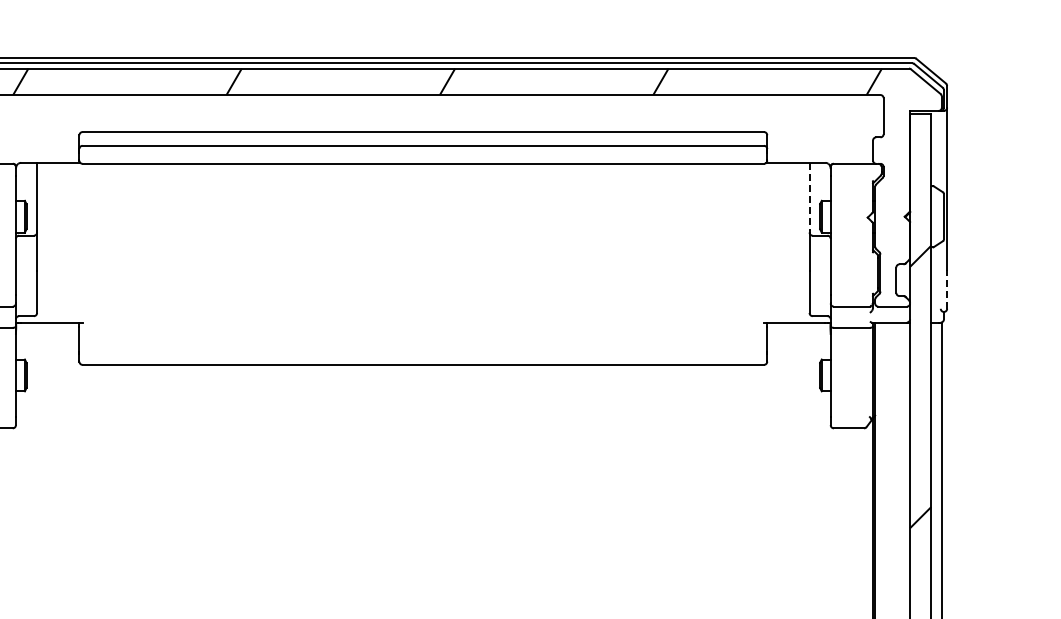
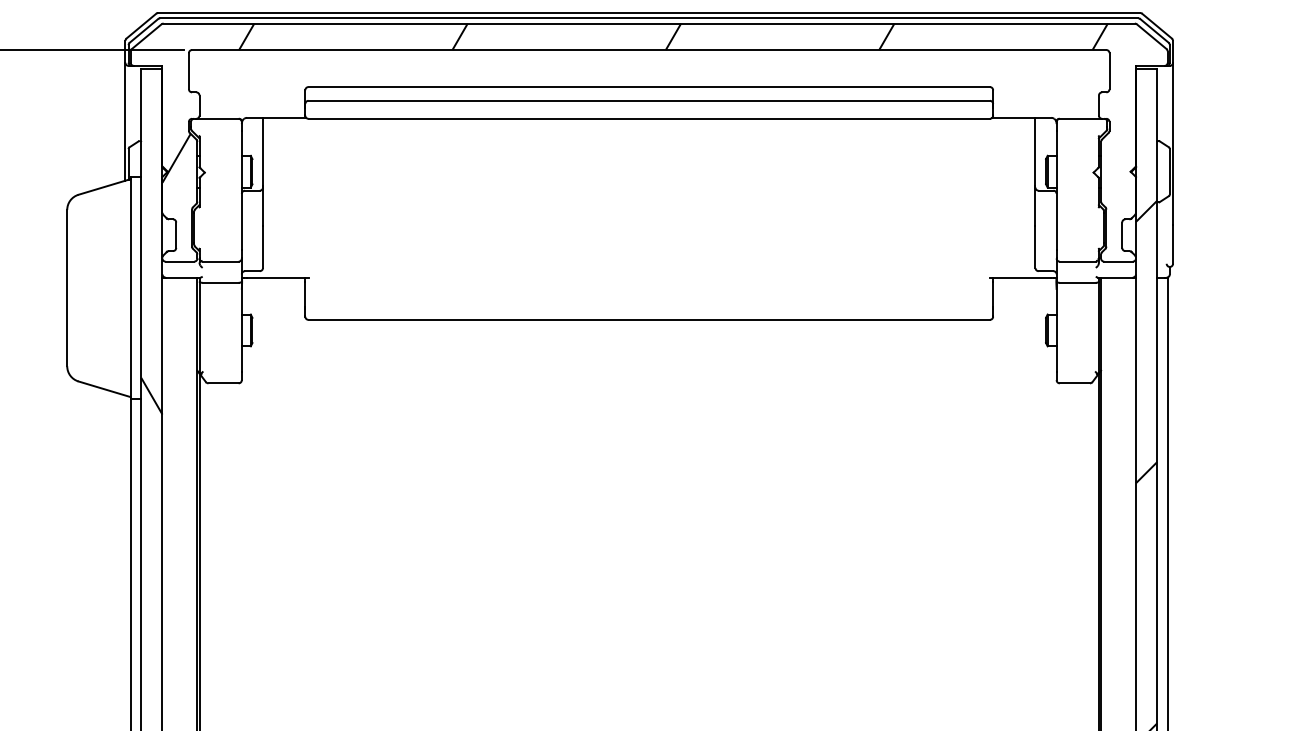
line: (809, 196) -> (1035, 151), dashed -> solid
line: (947, 289) -> (1173, 244), dashed -> solid

